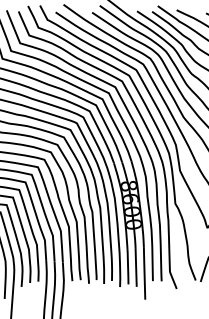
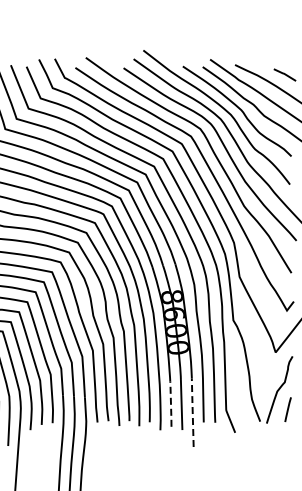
line: (127, 266) -> (170, 403), solid -> dashed
line: (144, 272) -> (192, 411), solid -> dashed

